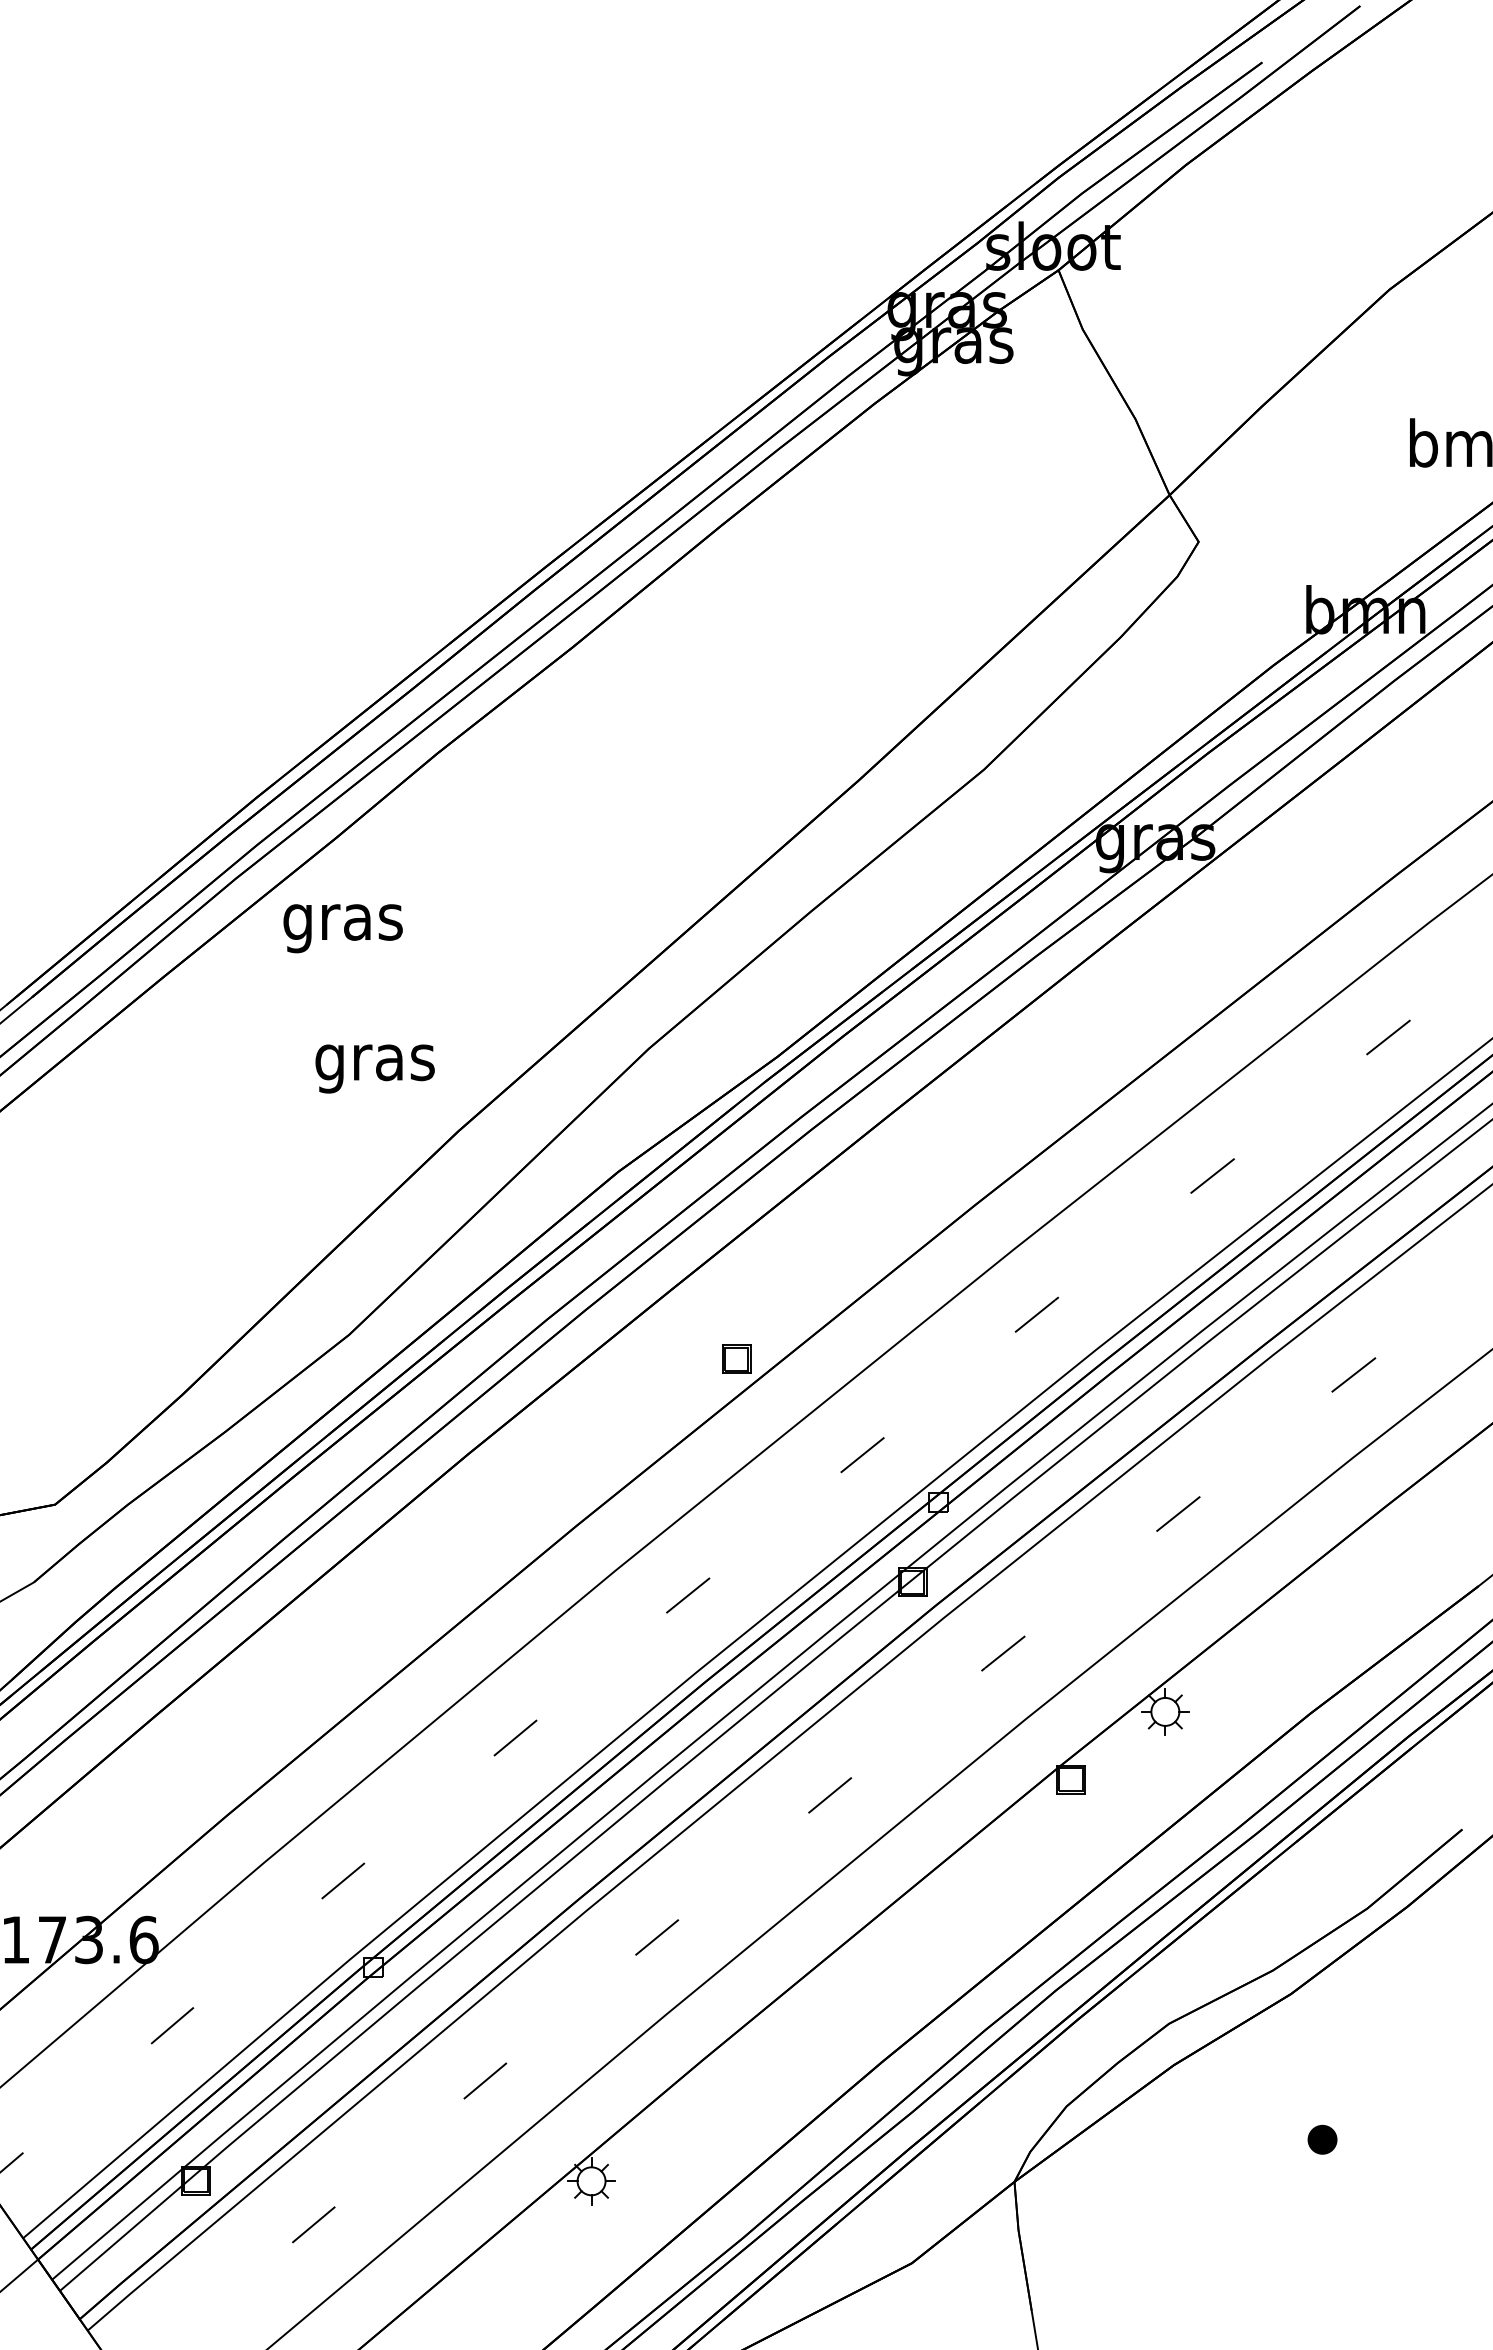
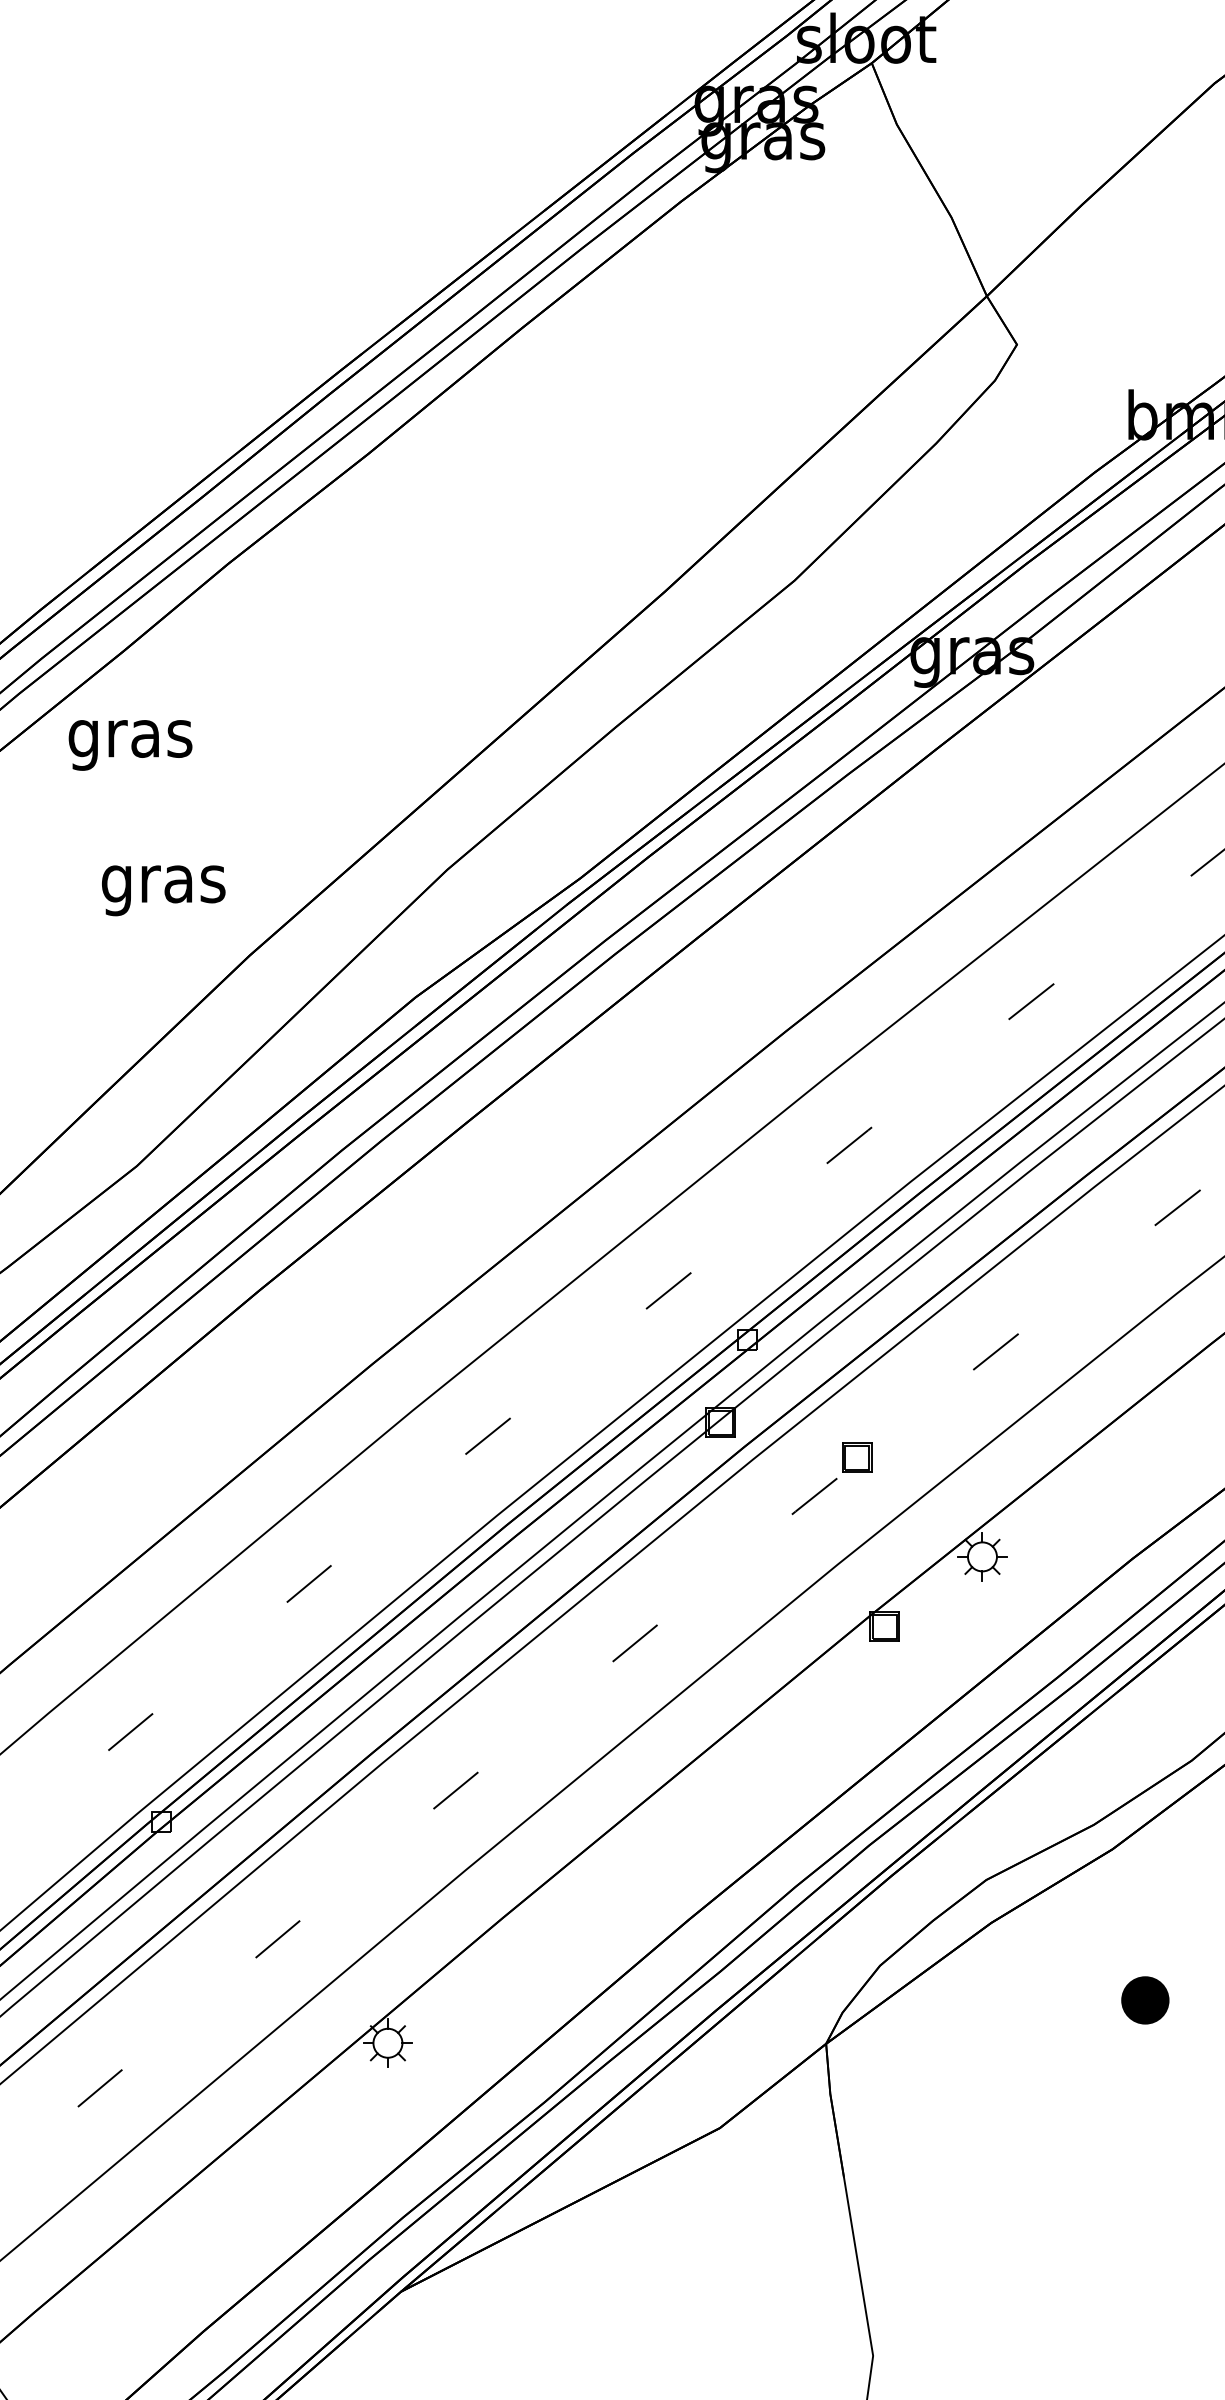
part: (736, 1358) -> (857, 1457), moved
part: (1322, 2139) -> (1145, 1999), size x1.6

